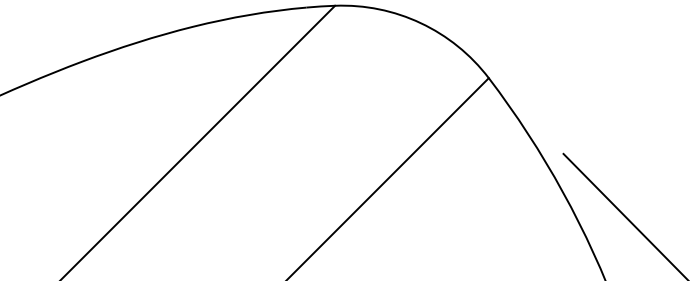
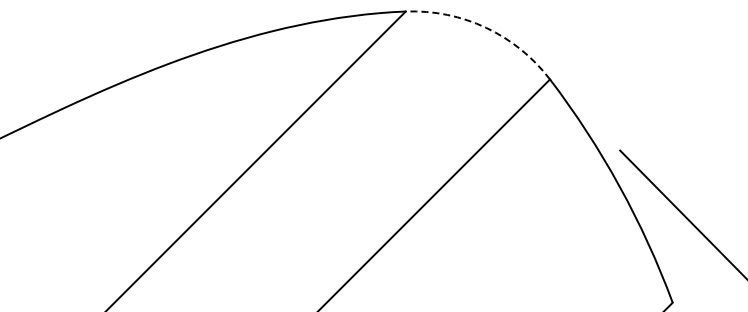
arc: (421, 22) -> (486, 27), solid -> dashed

